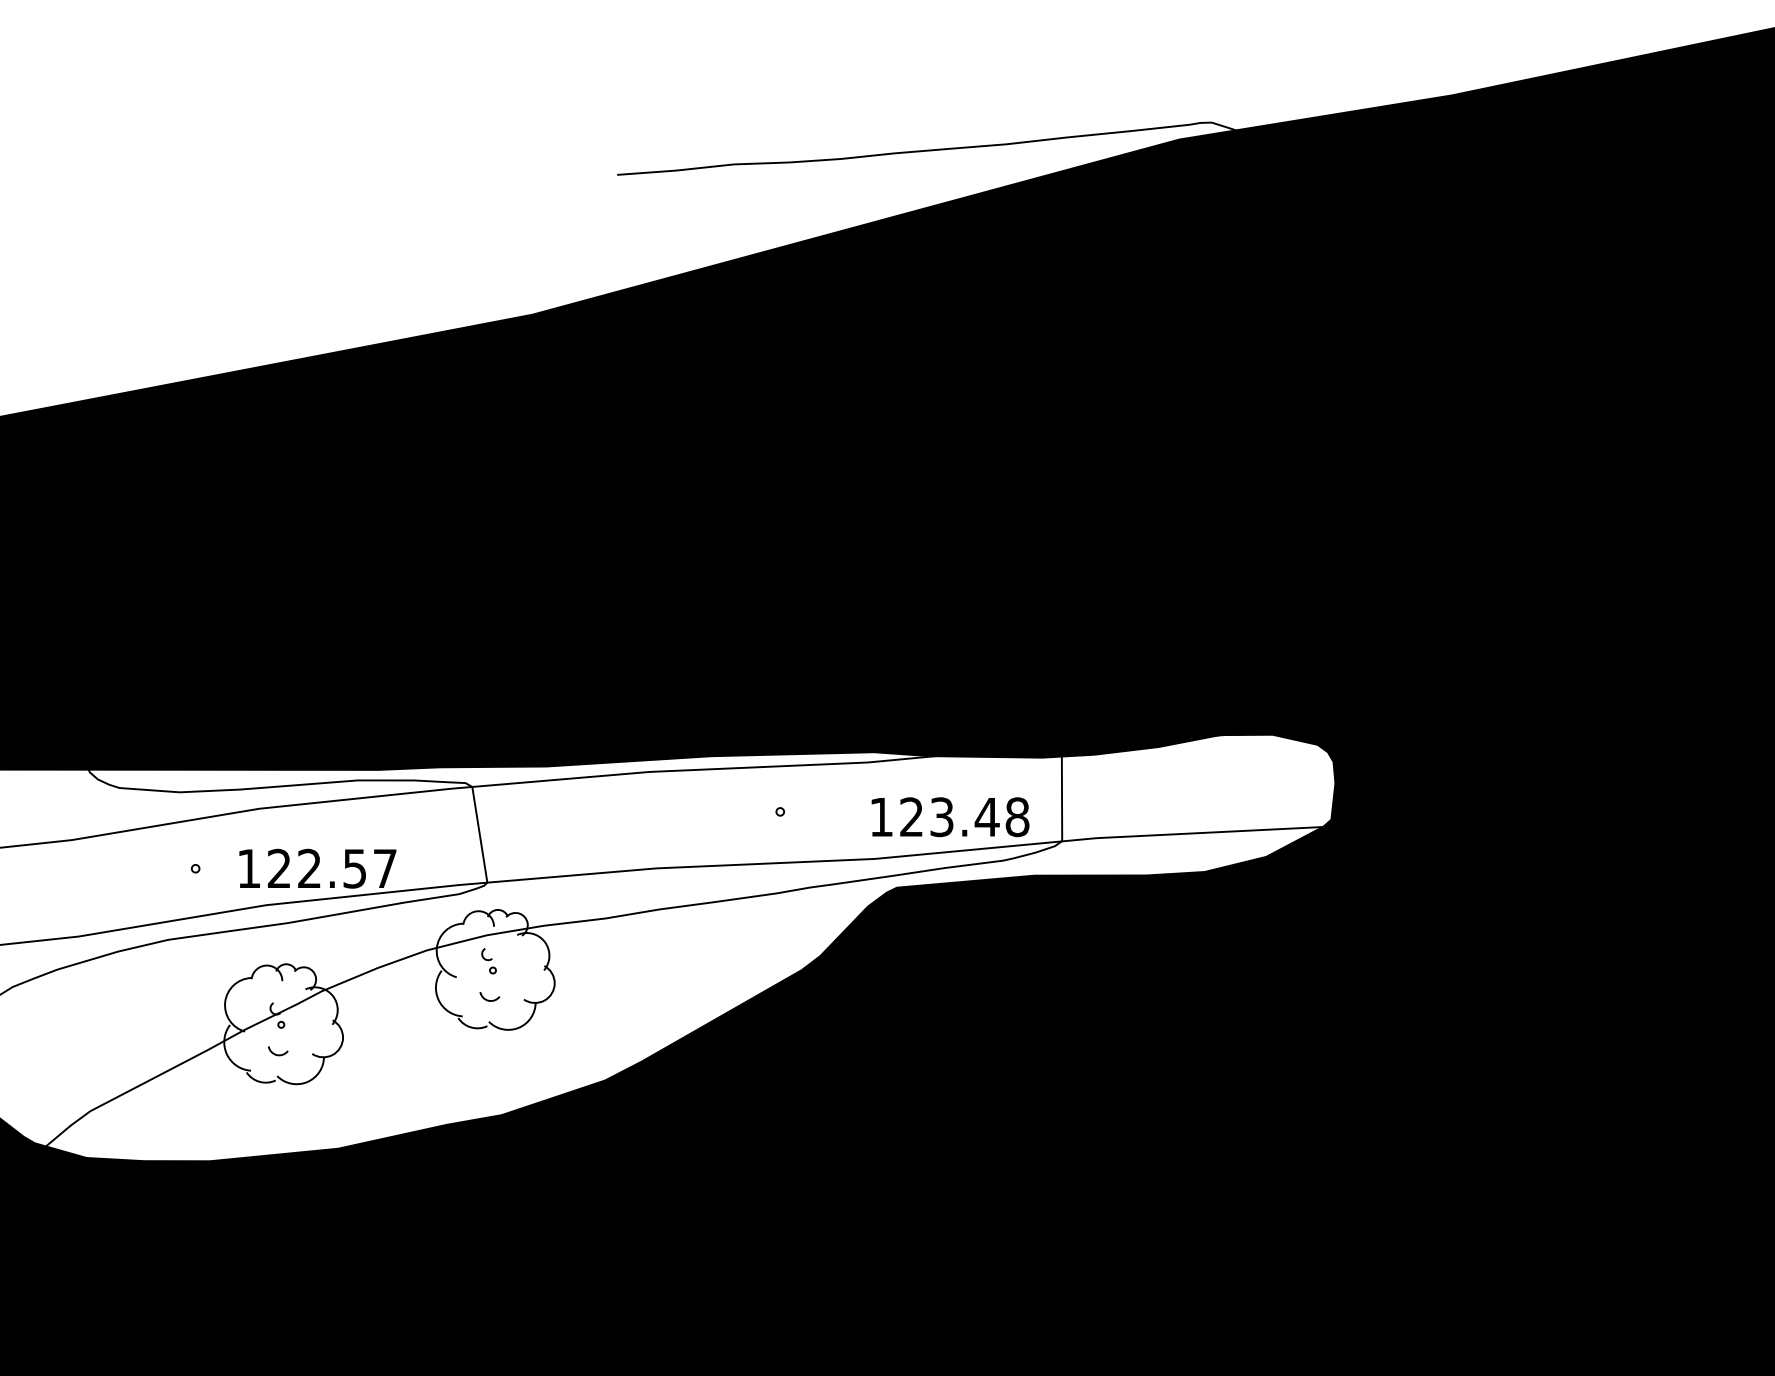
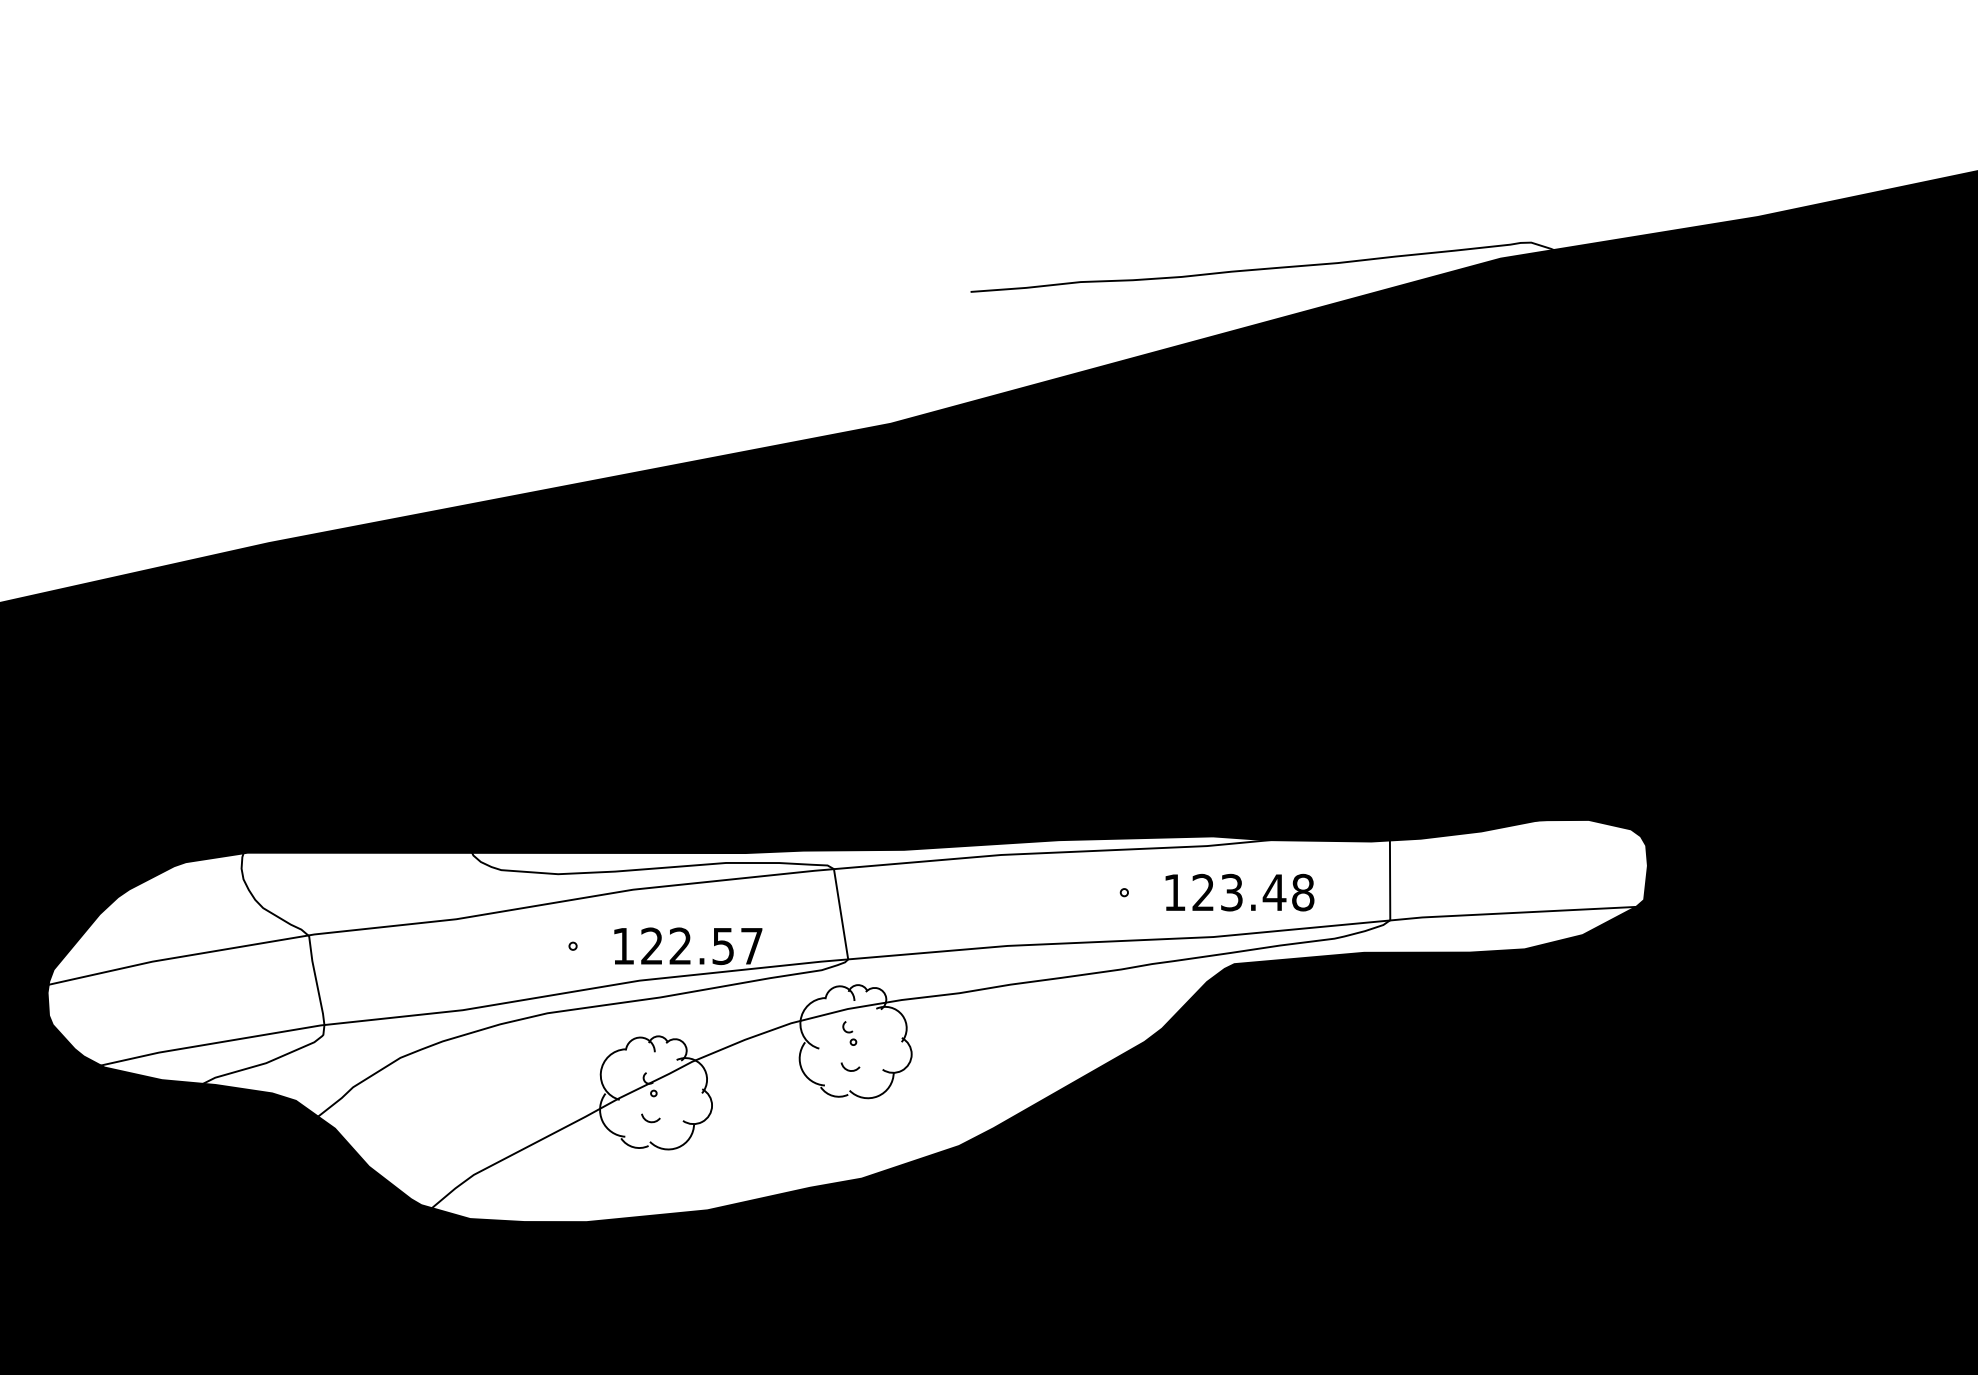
text: (950, 817) -> (1239, 892), moved

